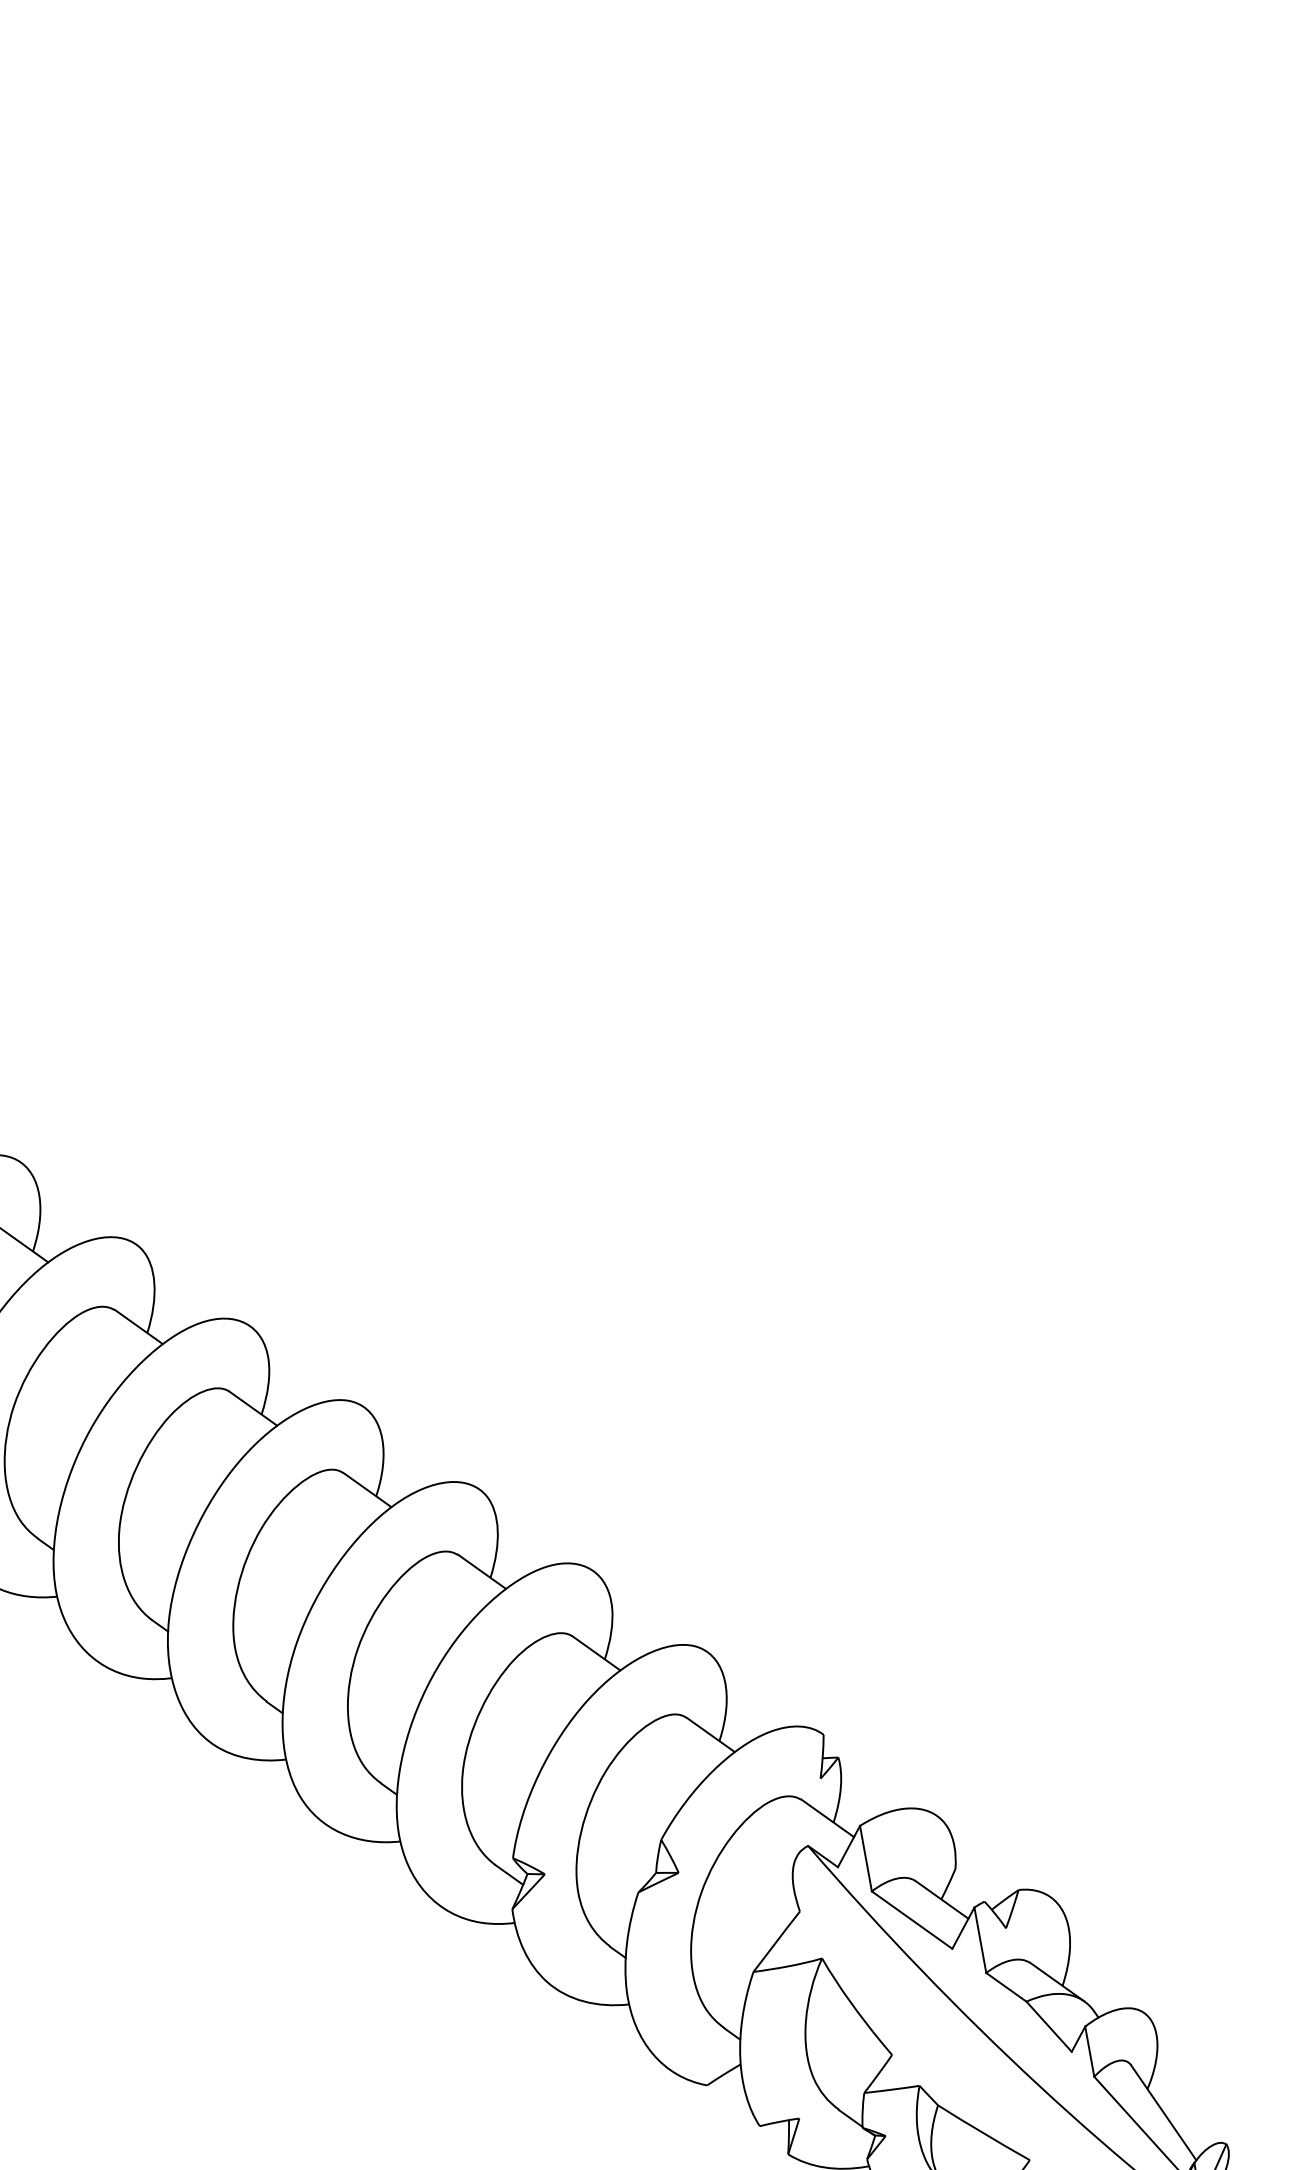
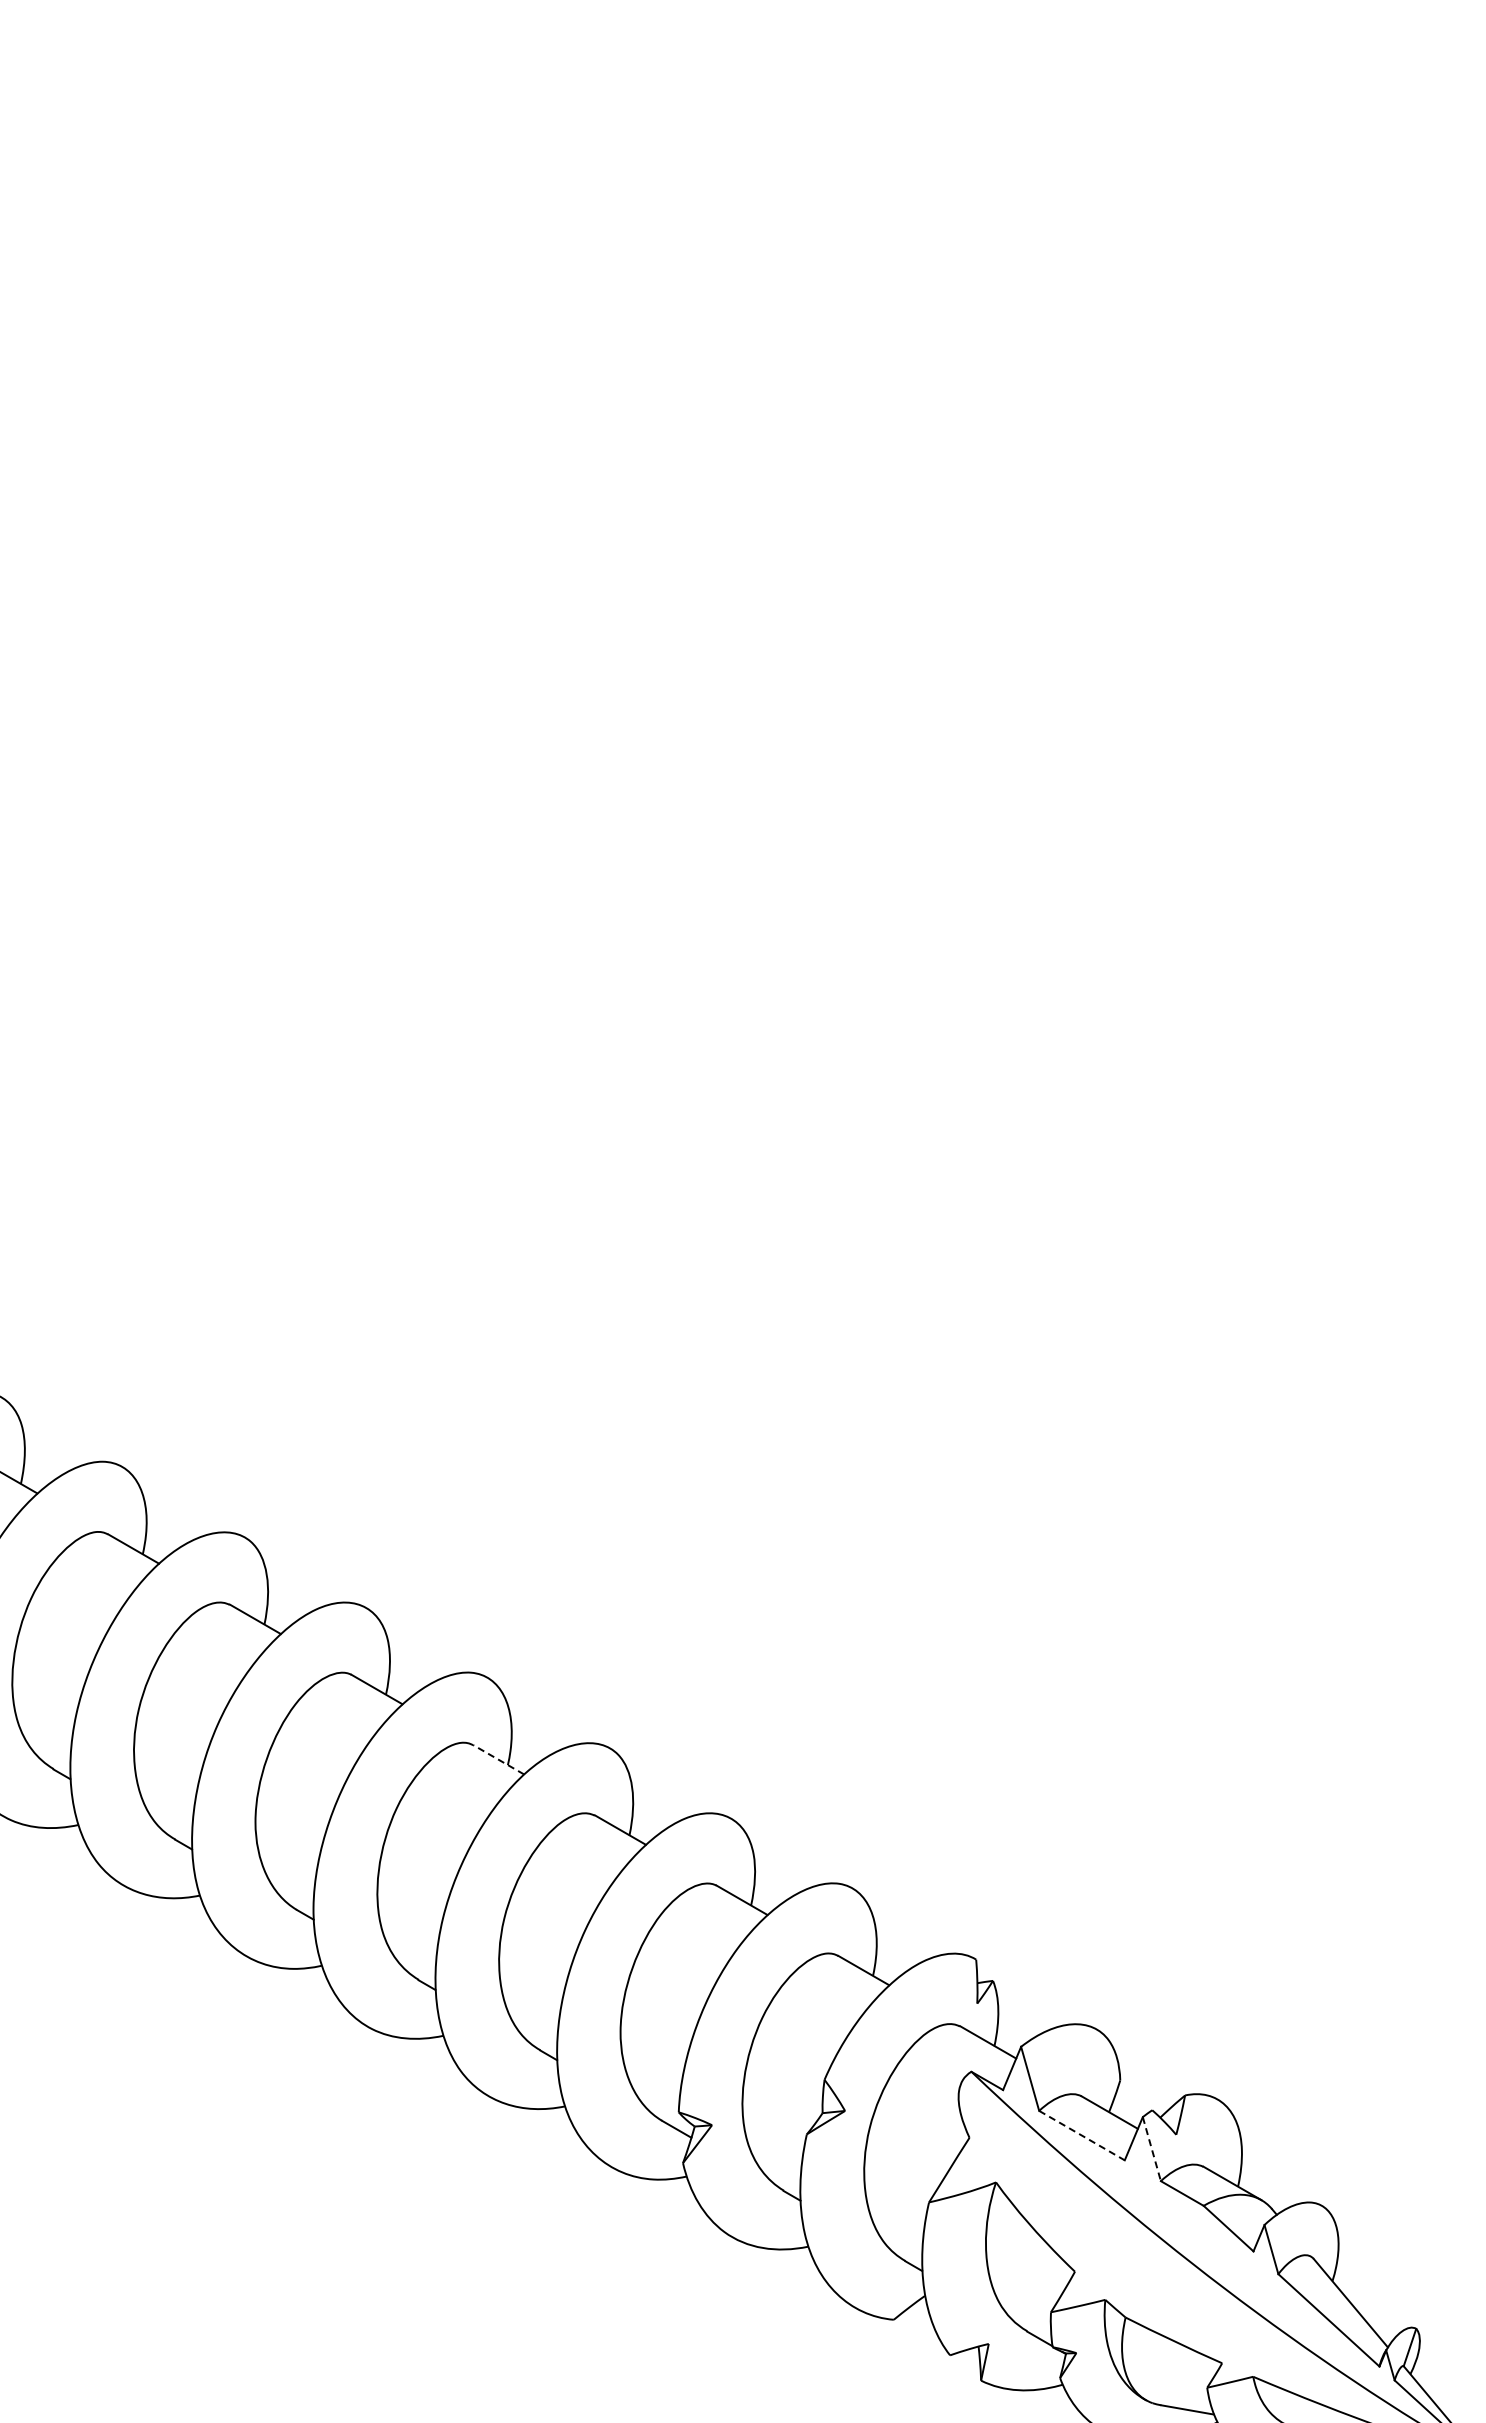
line: (367, 1489) -> (498, 1759), solid -> dashed
line: (912, 1920) -> (1082, 2135), solid -> dashed
line: (979, 1940) -> (1151, 2149), solid -> dashed

